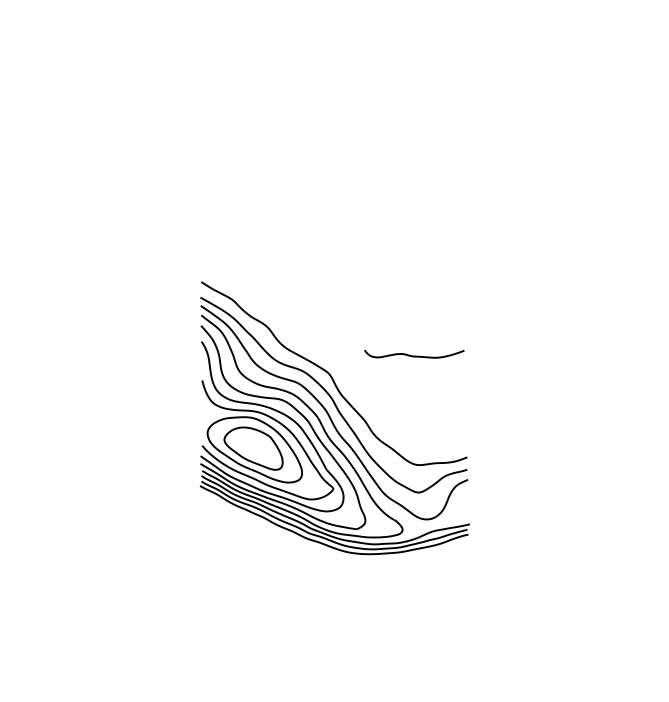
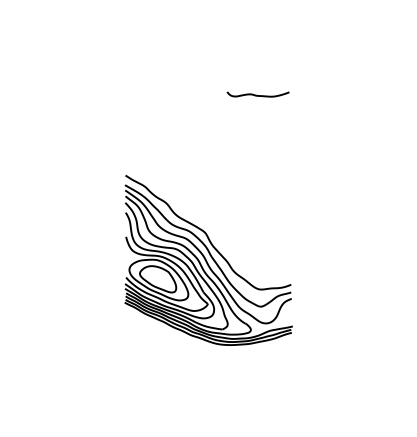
curve: (411, 354) -> (256, 94), moved

